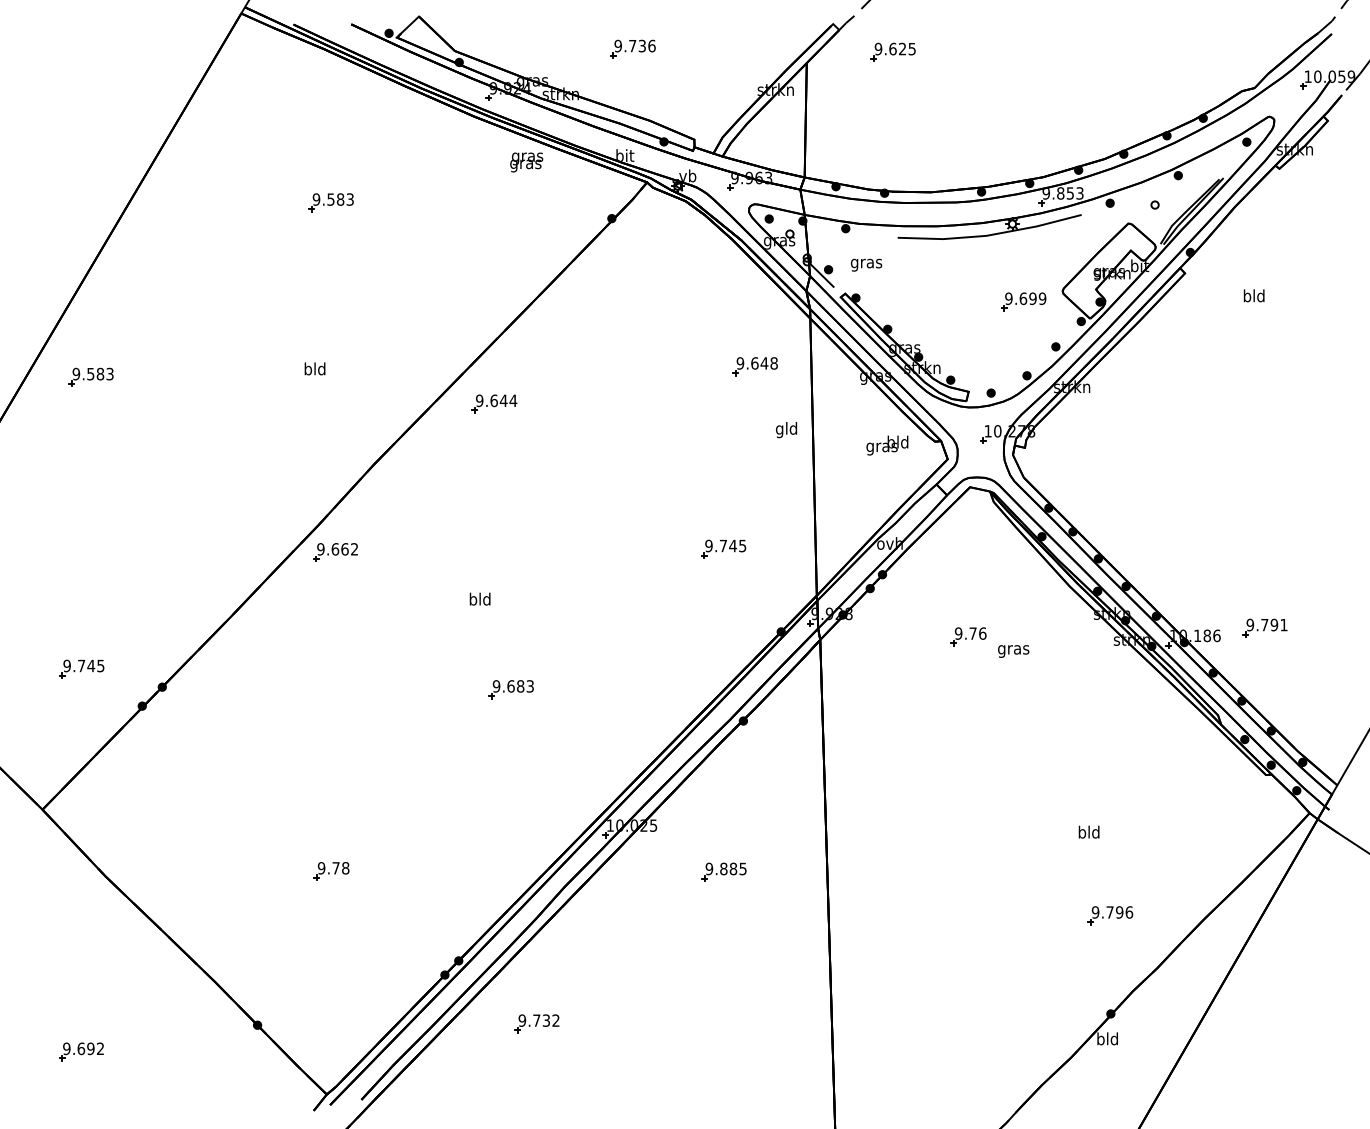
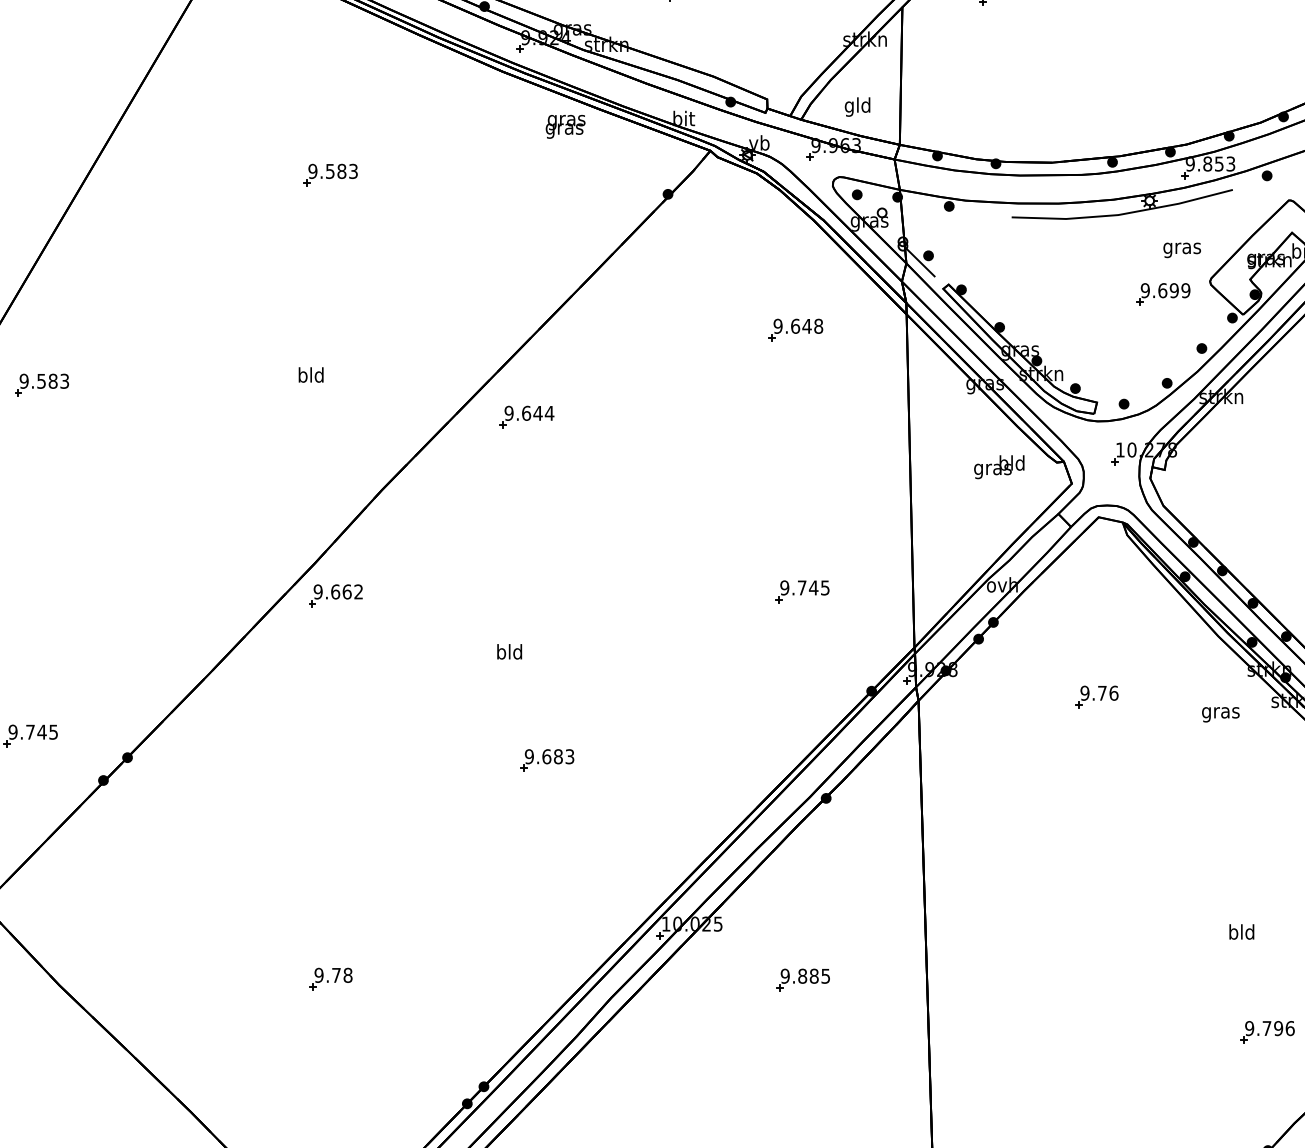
text: (866, 264) -> (1182, 249), moved
part: (754, 366) -> (795, 330), moved
text: (786, 430) -> (857, 107), moved
text: (1013, 651) -> (1220, 714), moved

